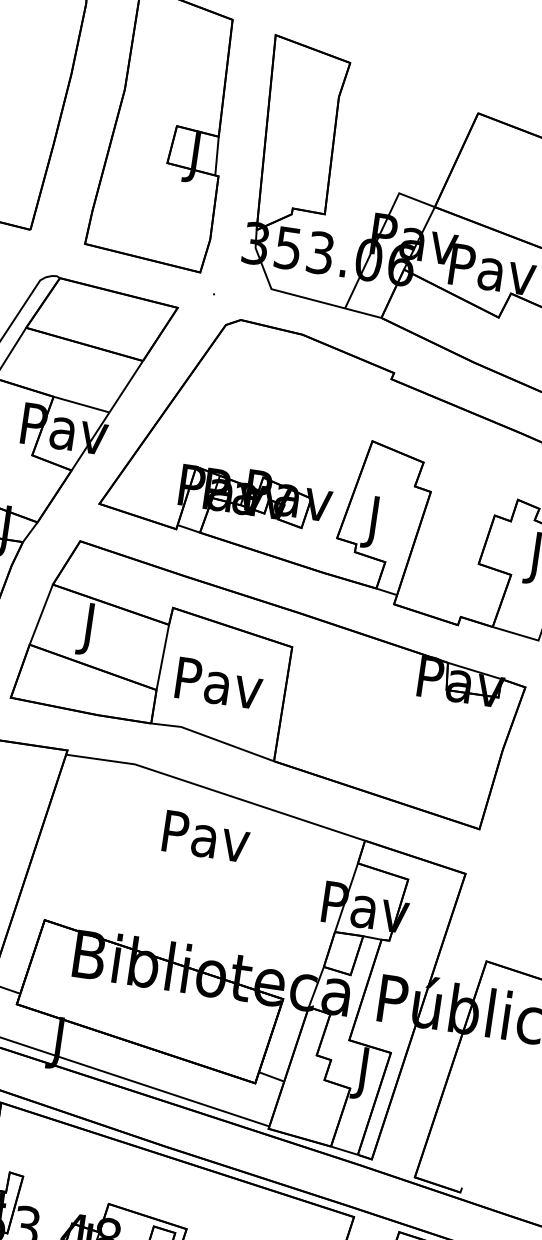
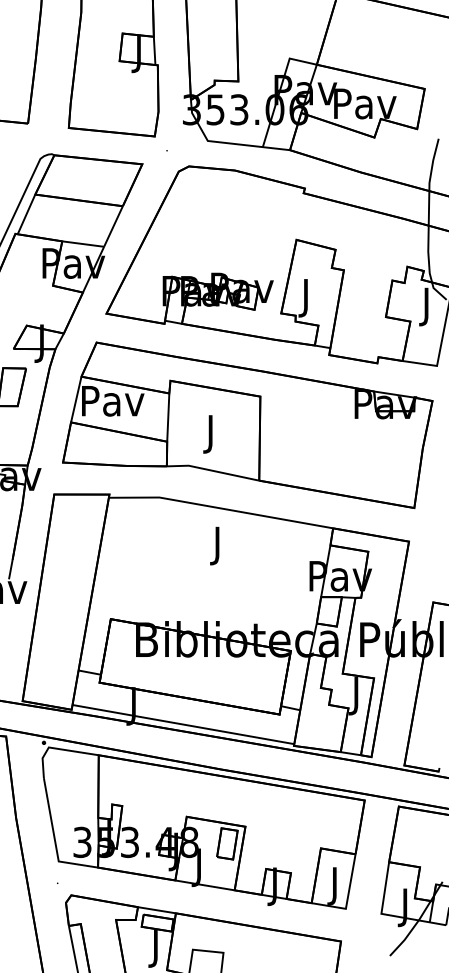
text: (90, 630) -> (113, 405), J -> Pav
text: (218, 689) -> (211, 434), Pav -> J
text: (205, 841) -> (218, 545), Pav -> J

